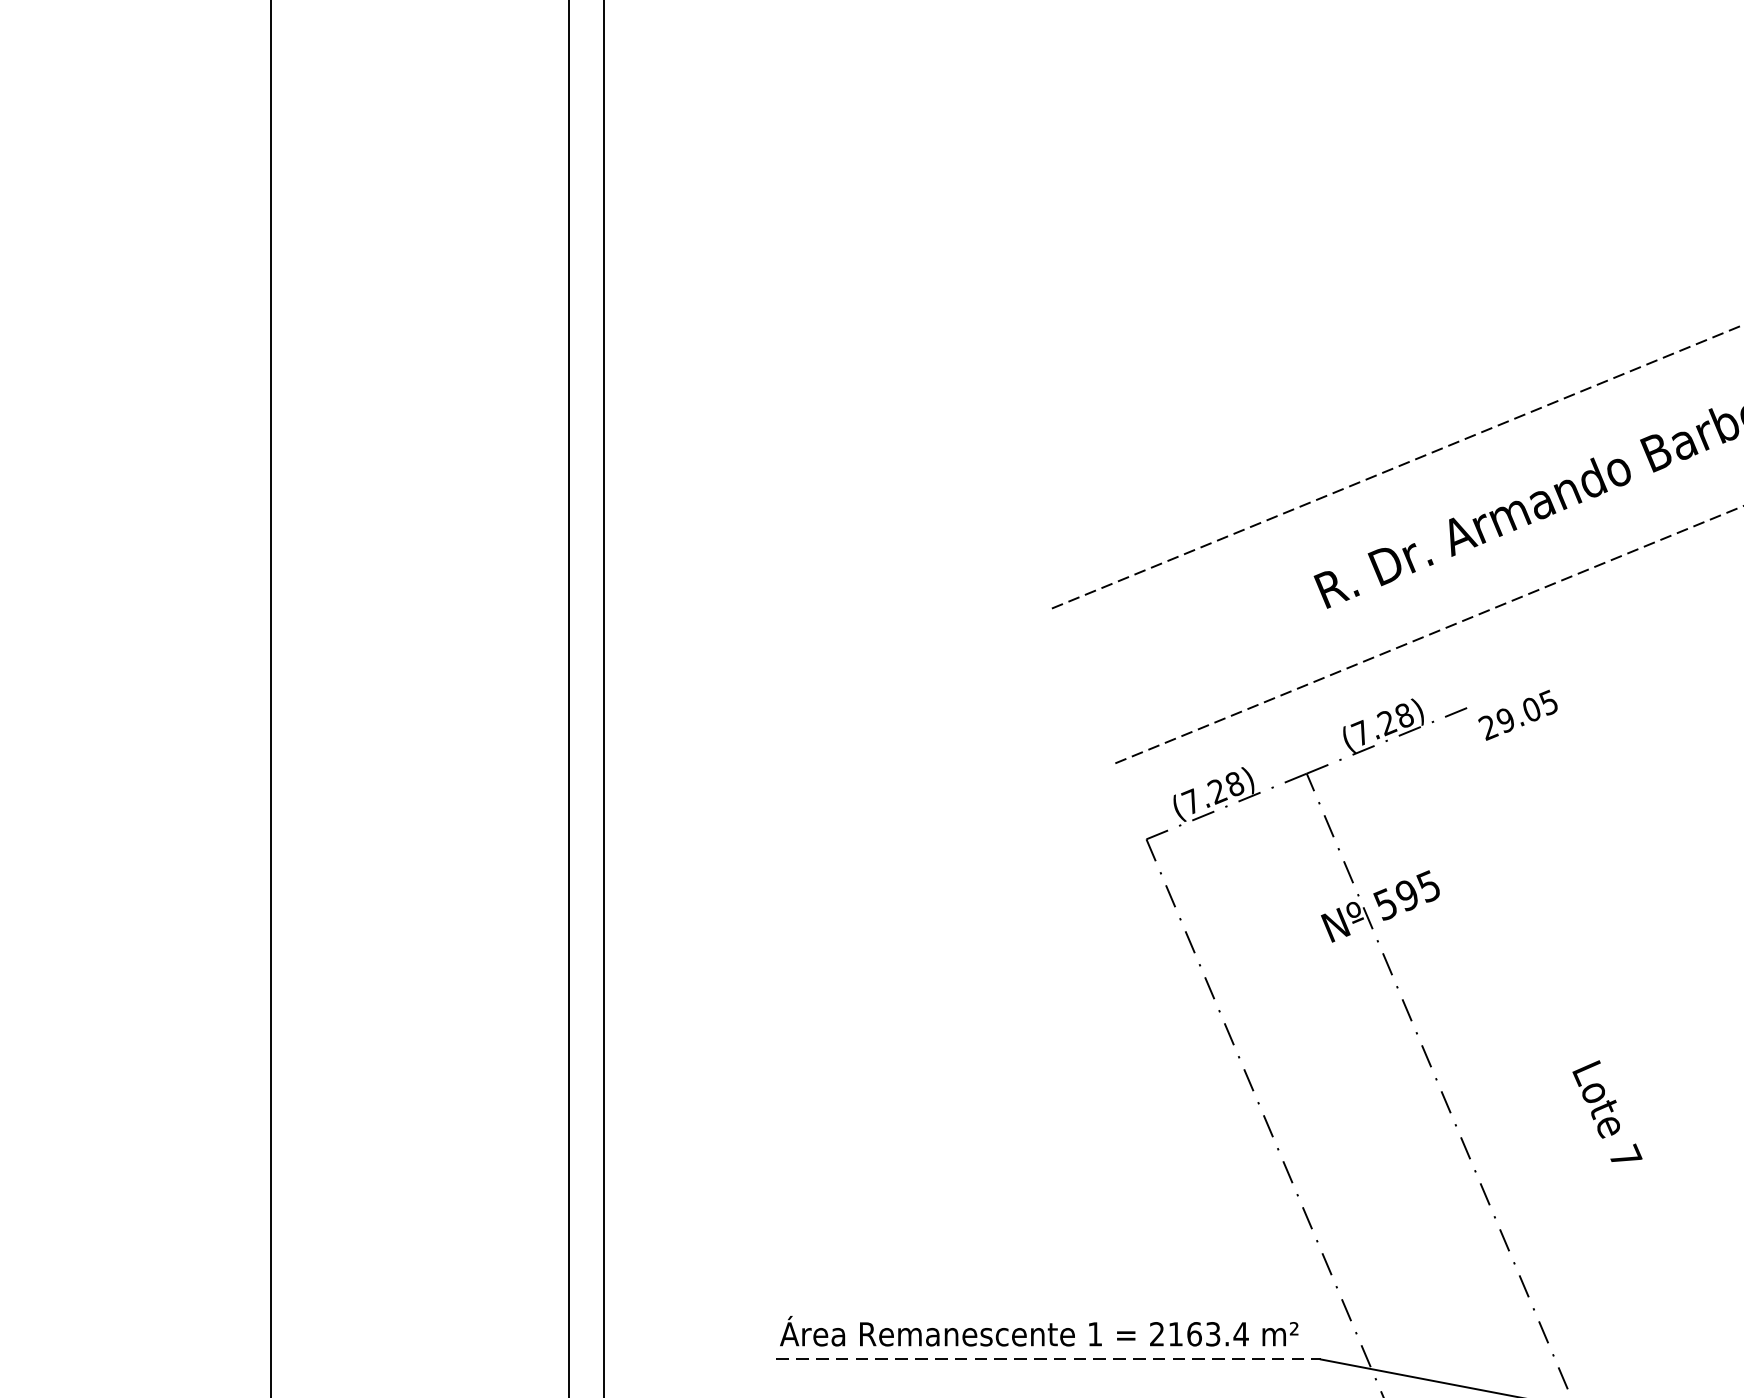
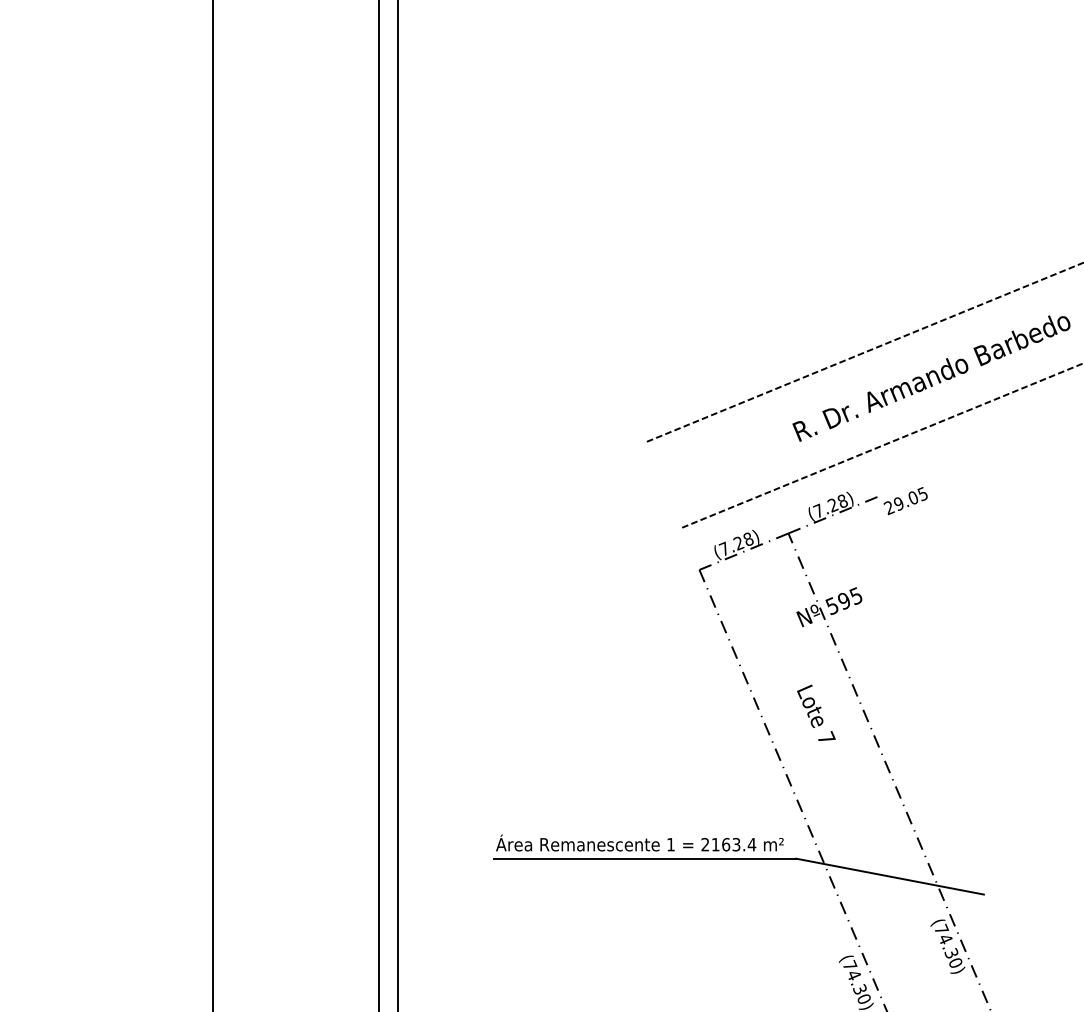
text: (1607, 1110) -> (816, 712), moved
line: (1049, 1359) -> (645, 858), dashed -> solid

